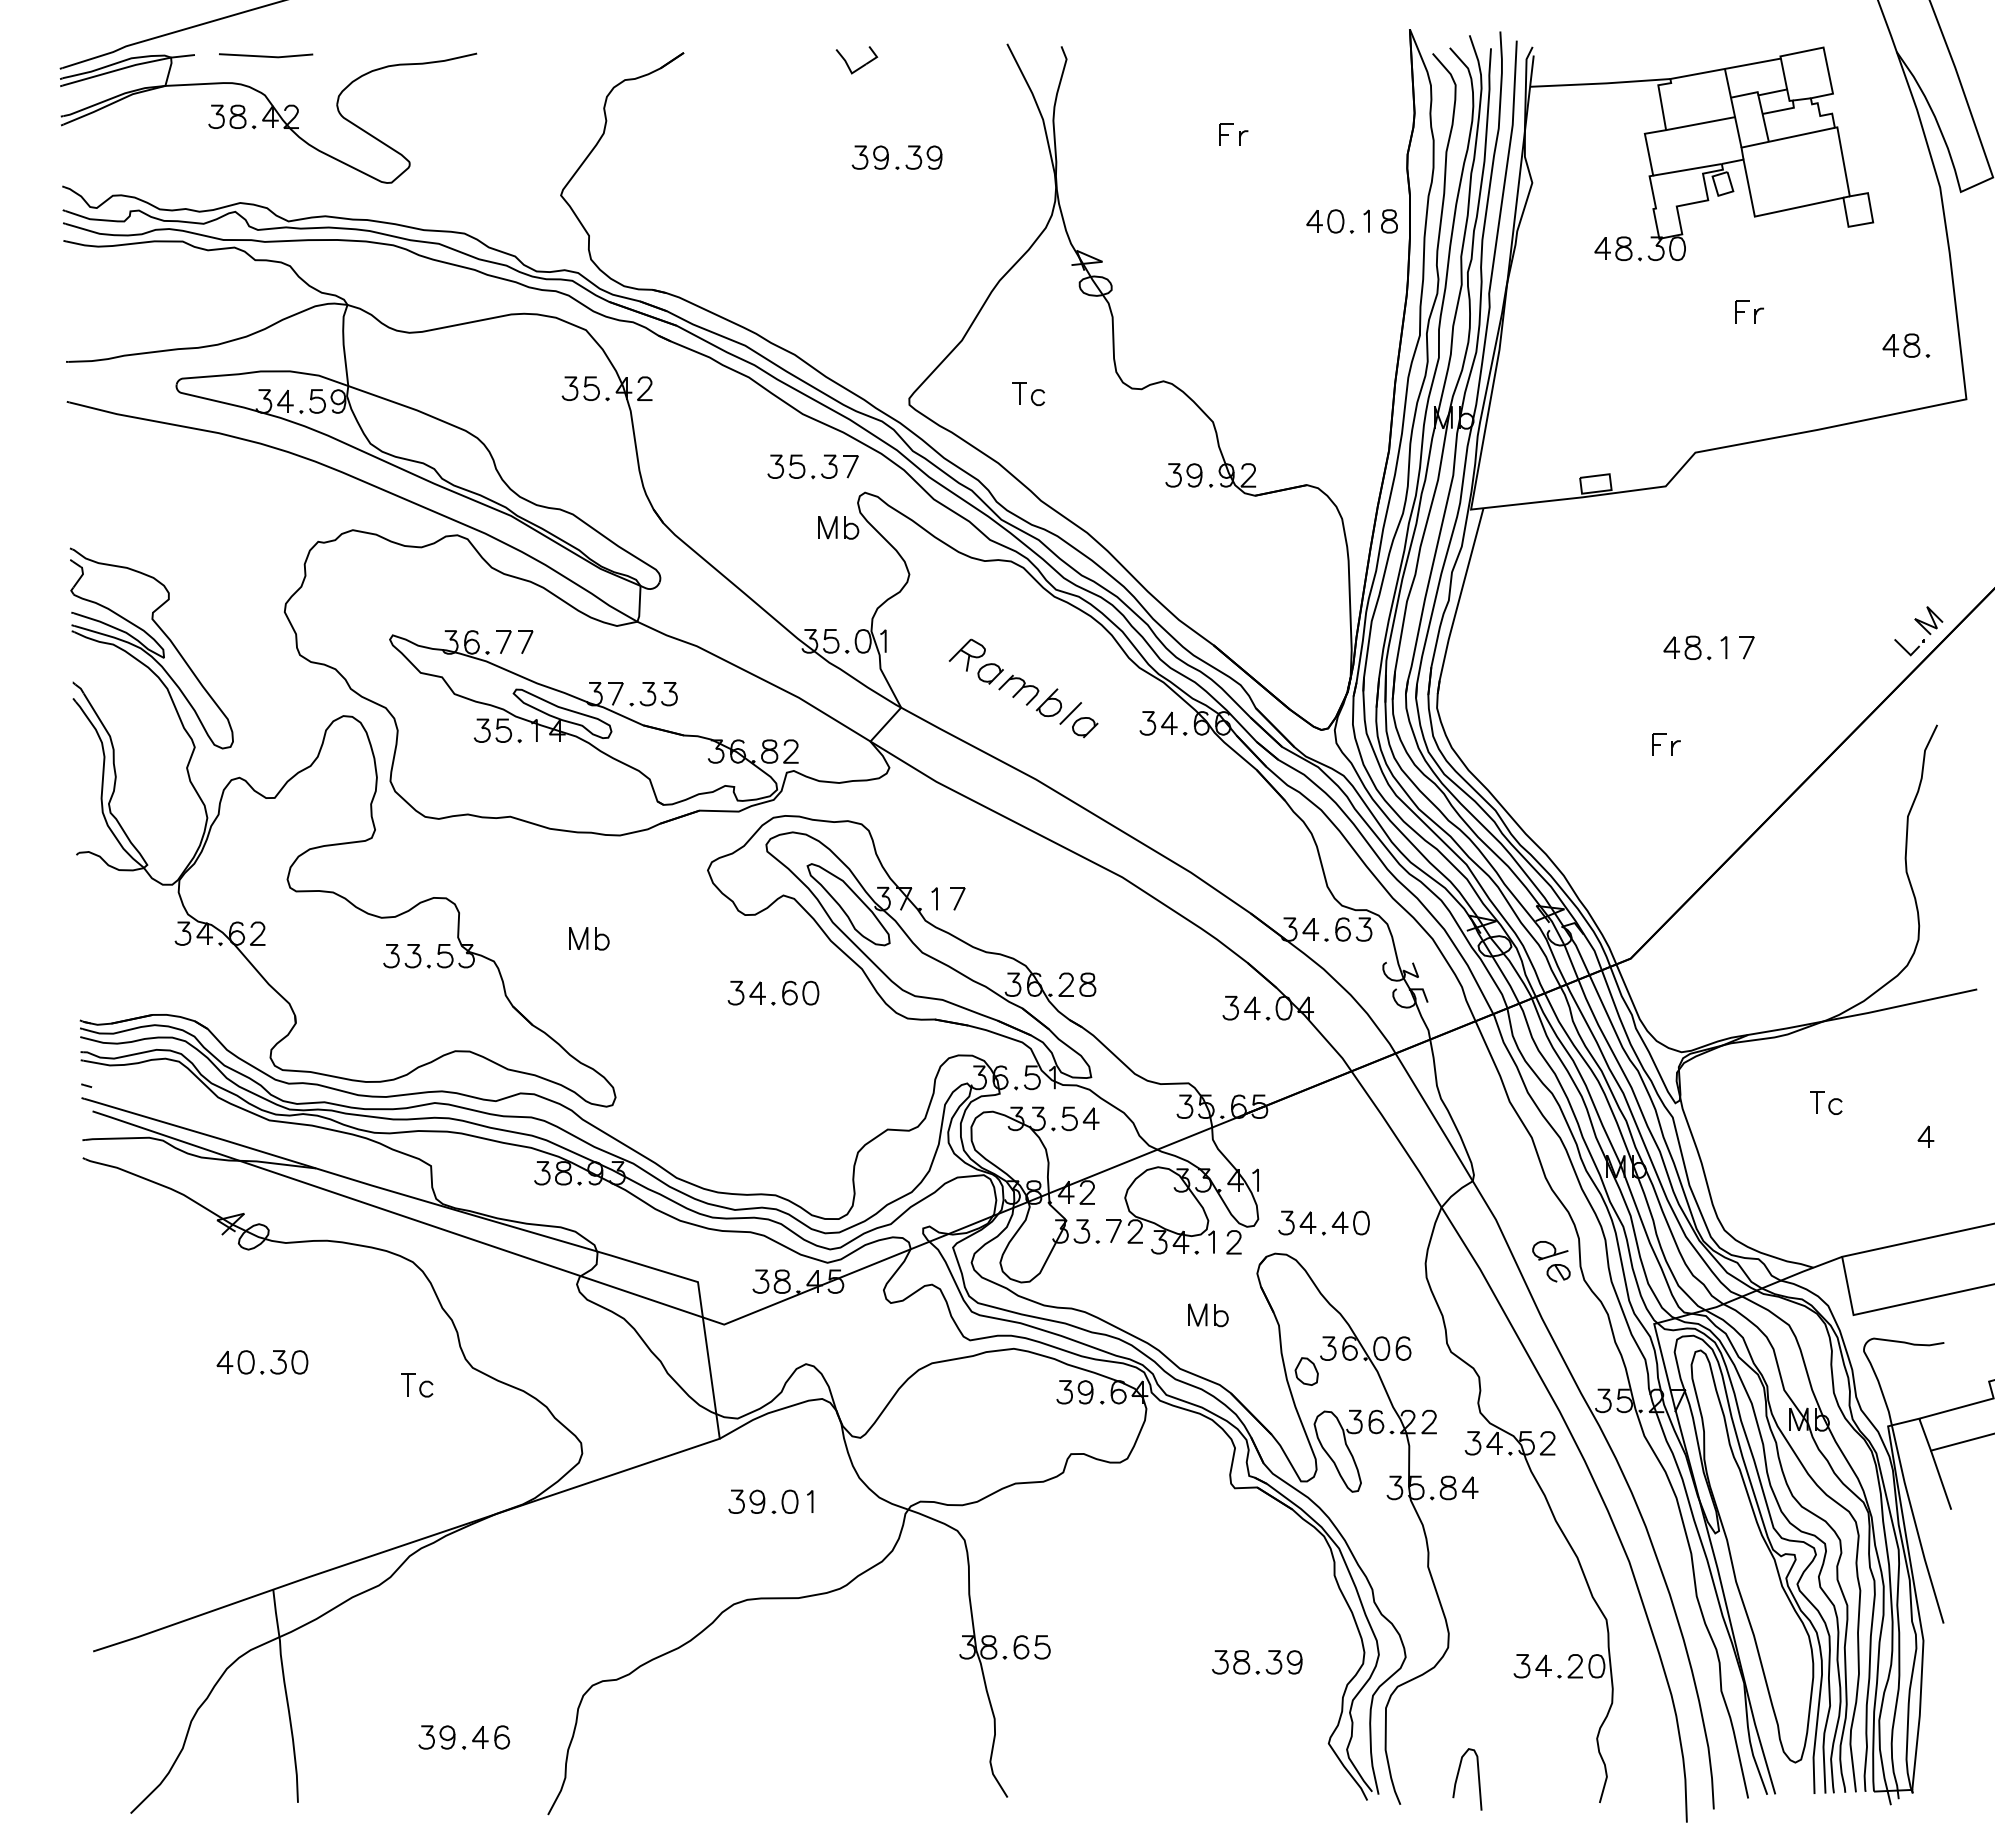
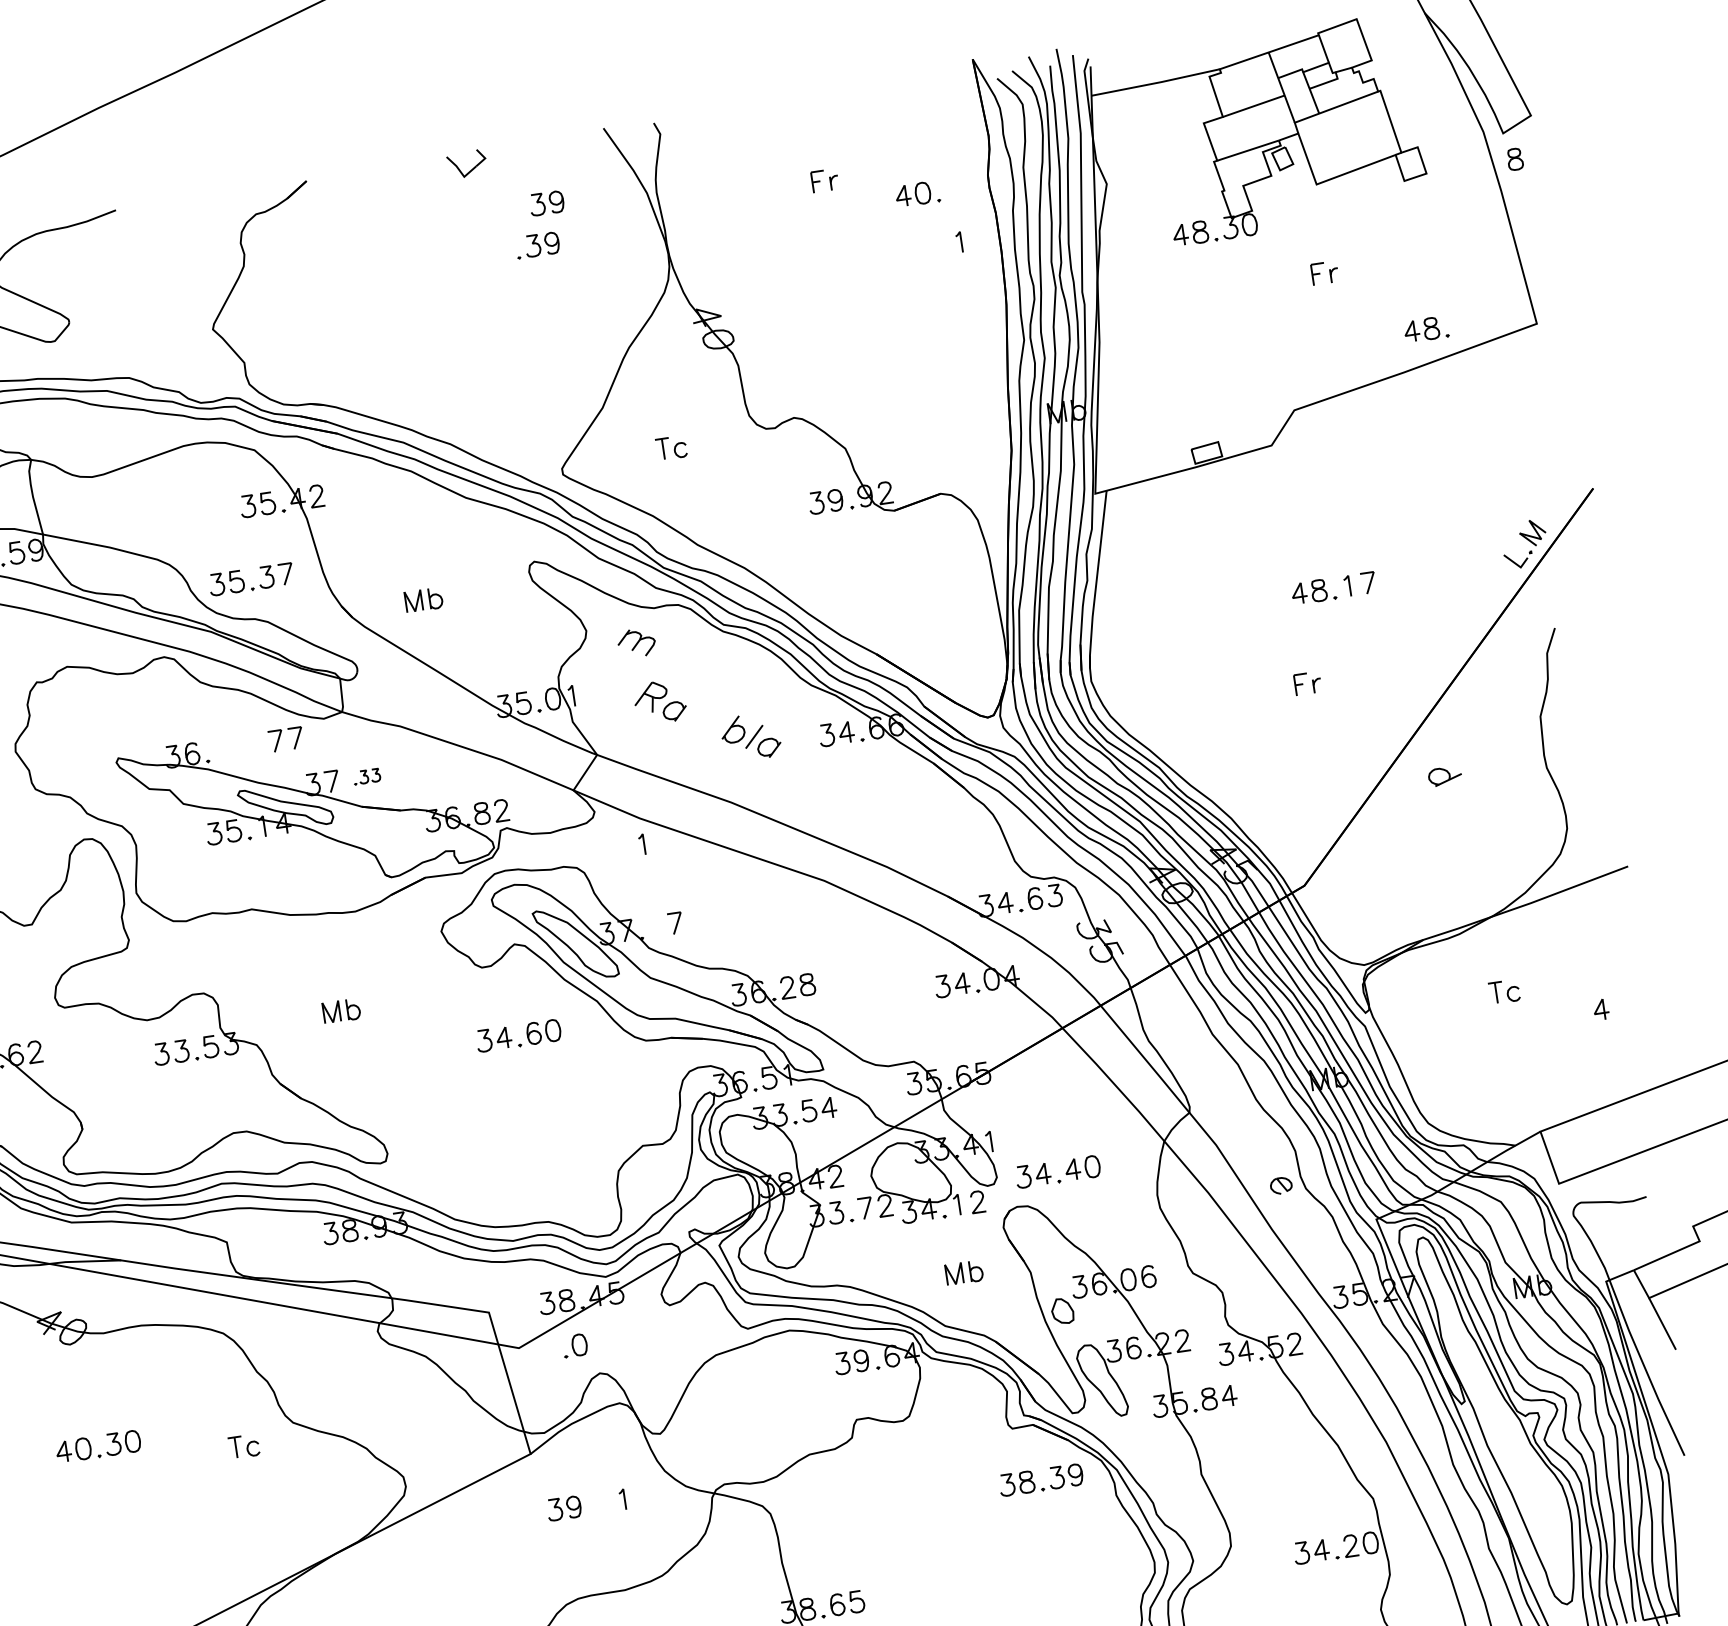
part: (869, 157) -> (546, 203), moved
part: (1330, 221) -> (918, 194), moved
part: (1389, 221) -> (1515, 159), moved
part: (1906, 345) -> (1426, 329), moved
part: (805, 468) -> (244, 582), moved
part: (838, 527) -> (423, 599), moved
part: (508, 639) -> (280, 738), moved
part: (1018, 689) -> (636, 642), moved
part: (653, 694) -> (366, 776), size x0.6
line: (936, 898) -> (643, 843), moved
part: (1550, 1250) -> (1445, 776), moved
part: (784, 1501) -> (574, 1345), moved
part: (1250, 1666) -> (1035, 1484), moved

